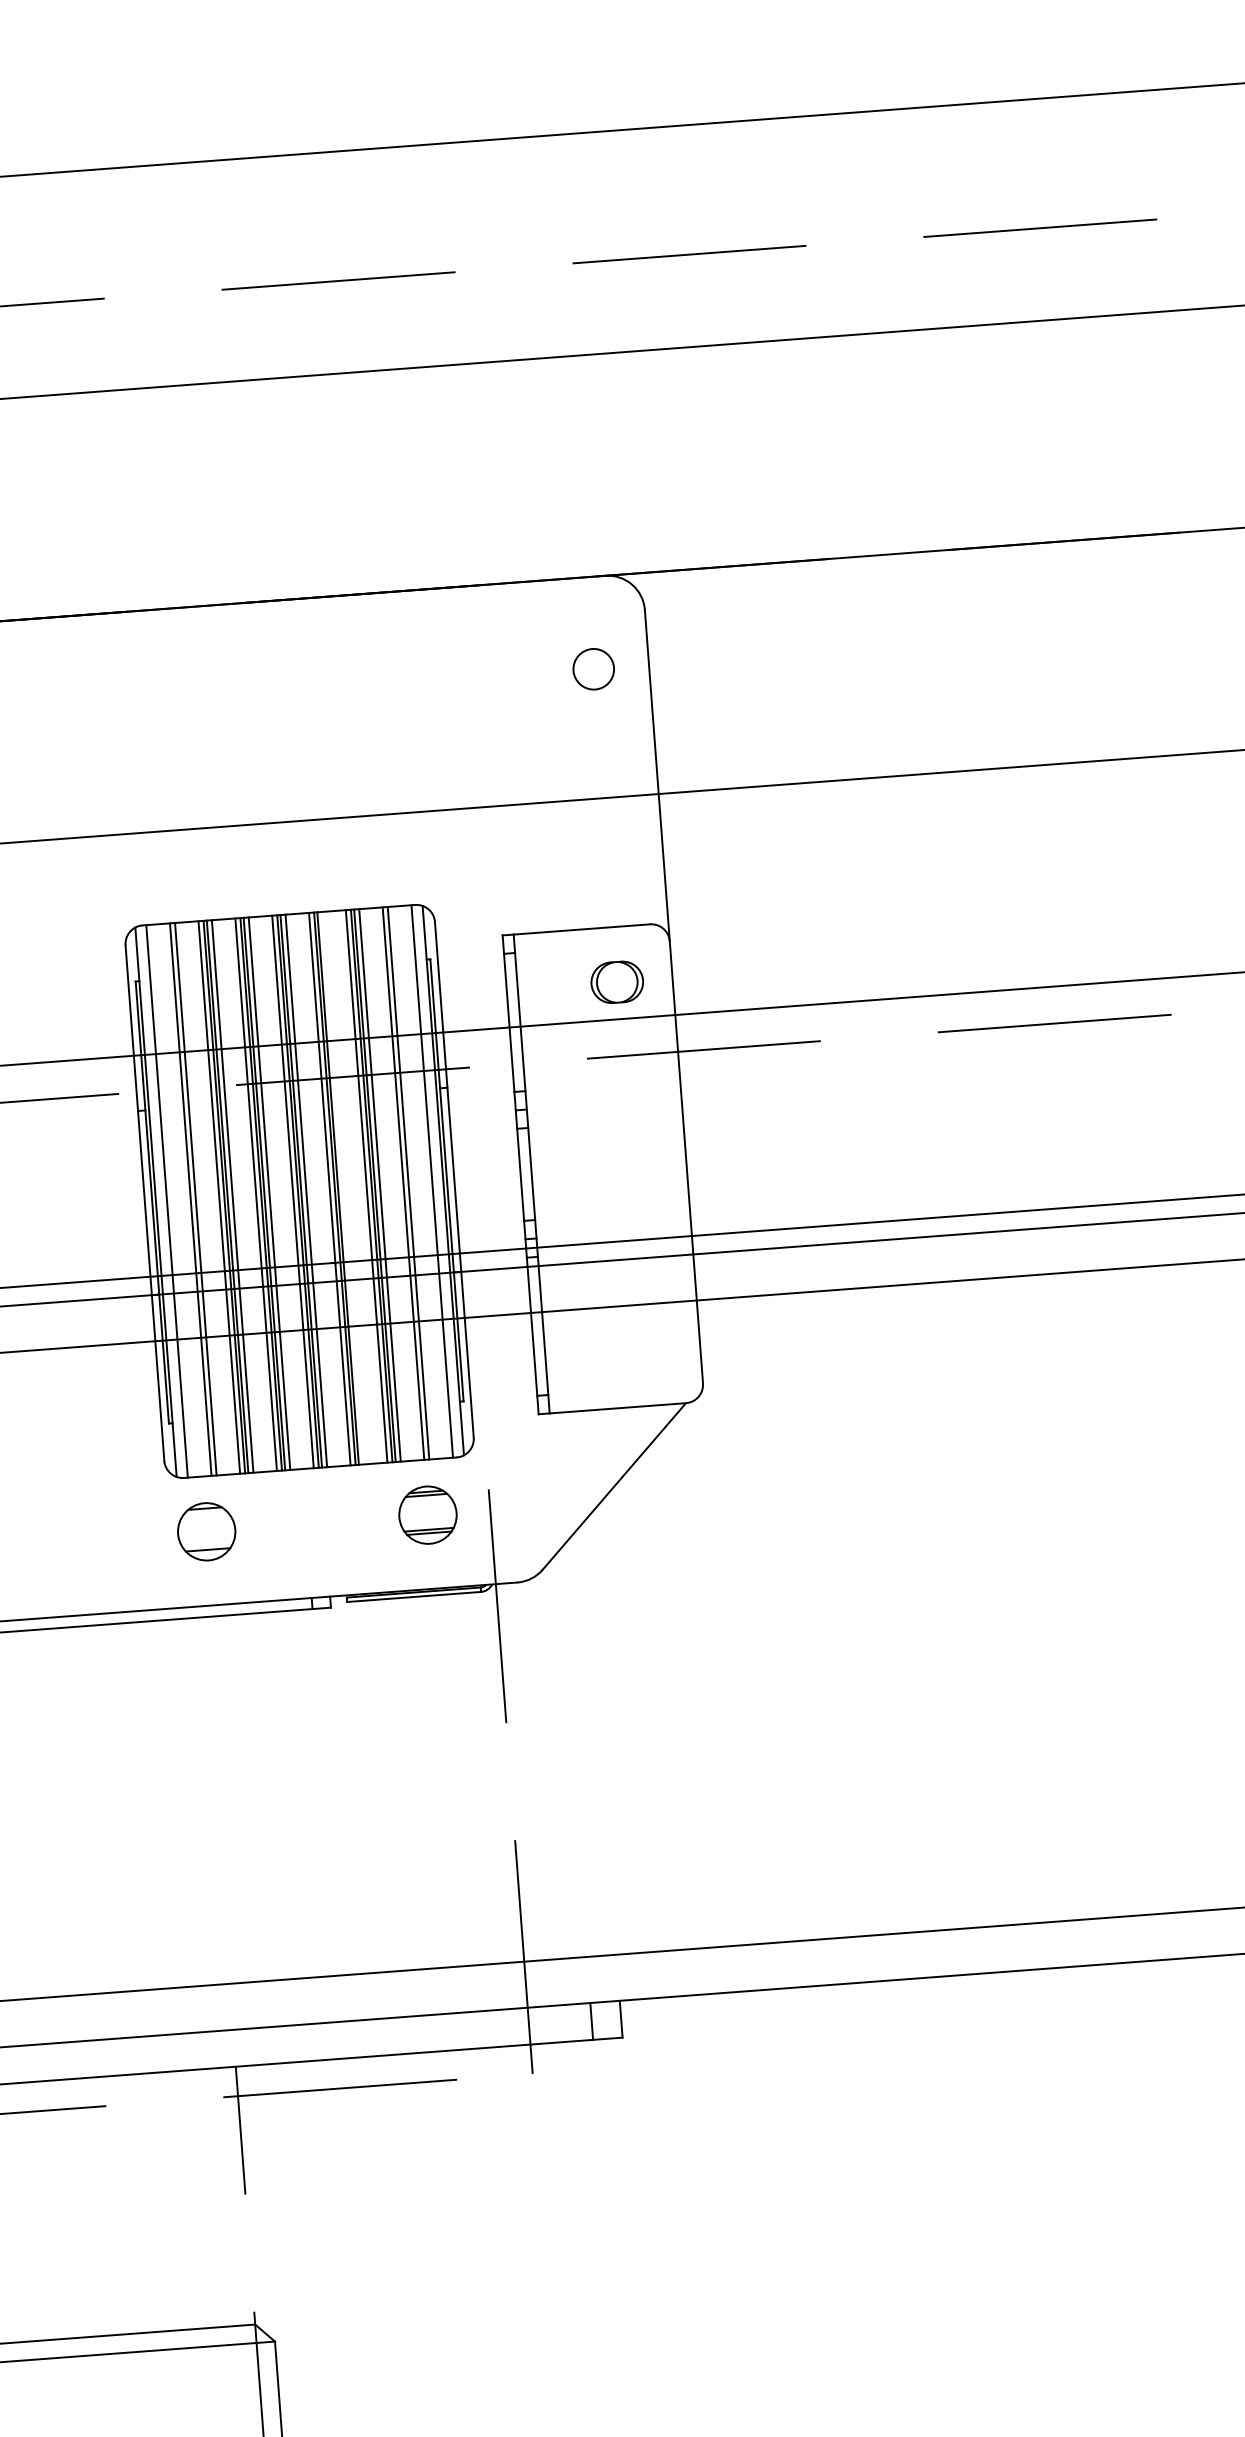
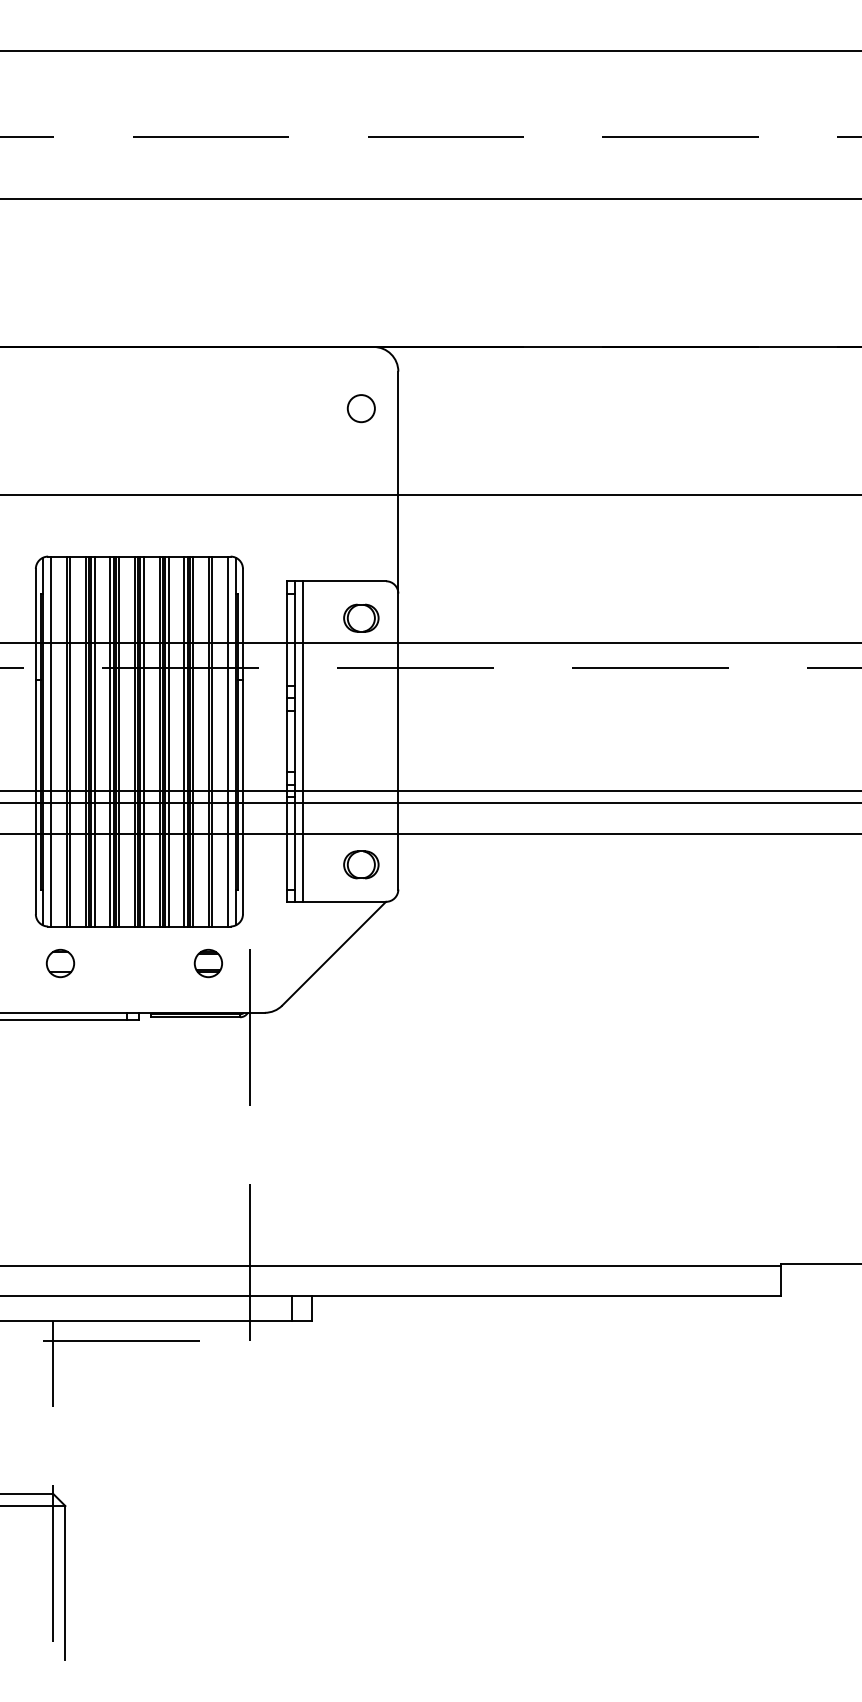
line: (544, 1172) -> (303, 741), added
line: (343, 1188) -> (168, 741), added
part: (645, 1350) -> (361, 864), added
part: (426, 1515) -> (207, 963), size x0.71
part: (206, 1531) -> (60, 963), size x0.71

